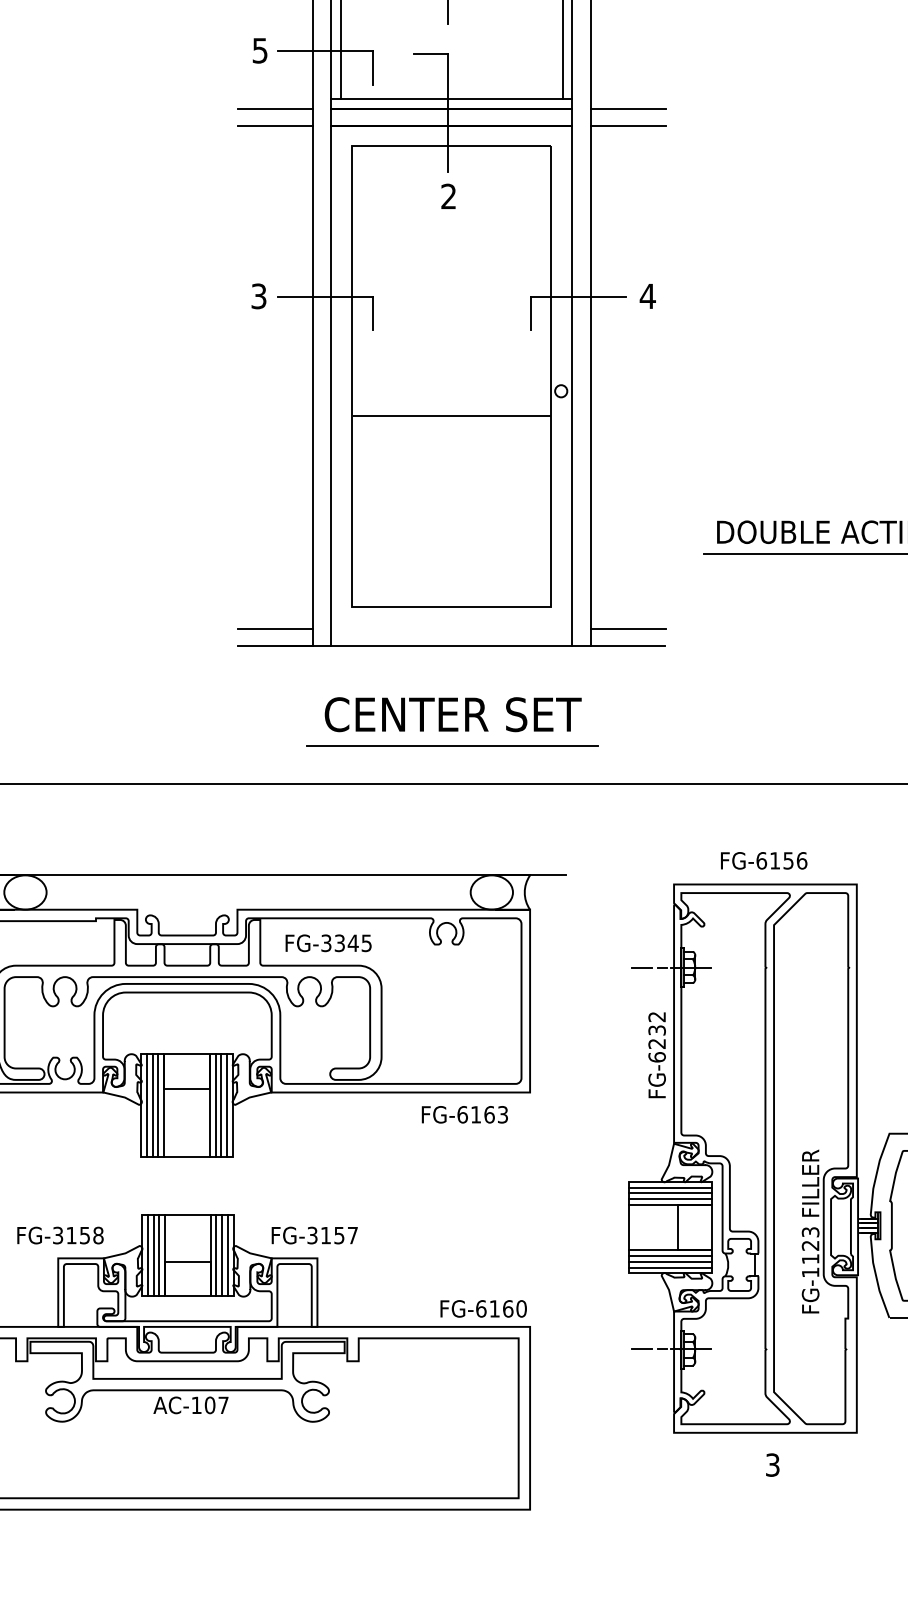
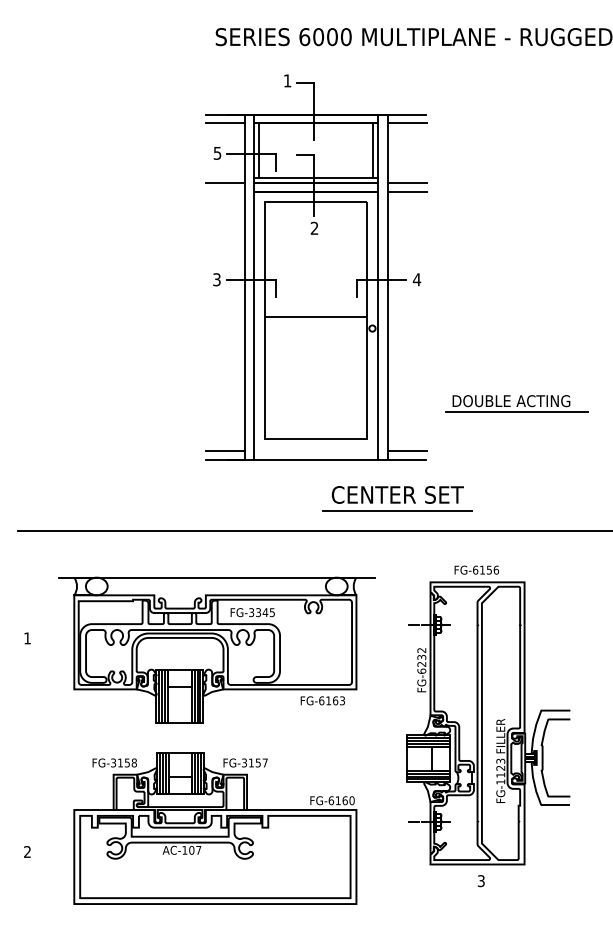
line: (275, 124) -> (225, 191), removed
line: (452, 416) -> (316, 316), moved
part: (452, 721) -> (397, 498), moved

